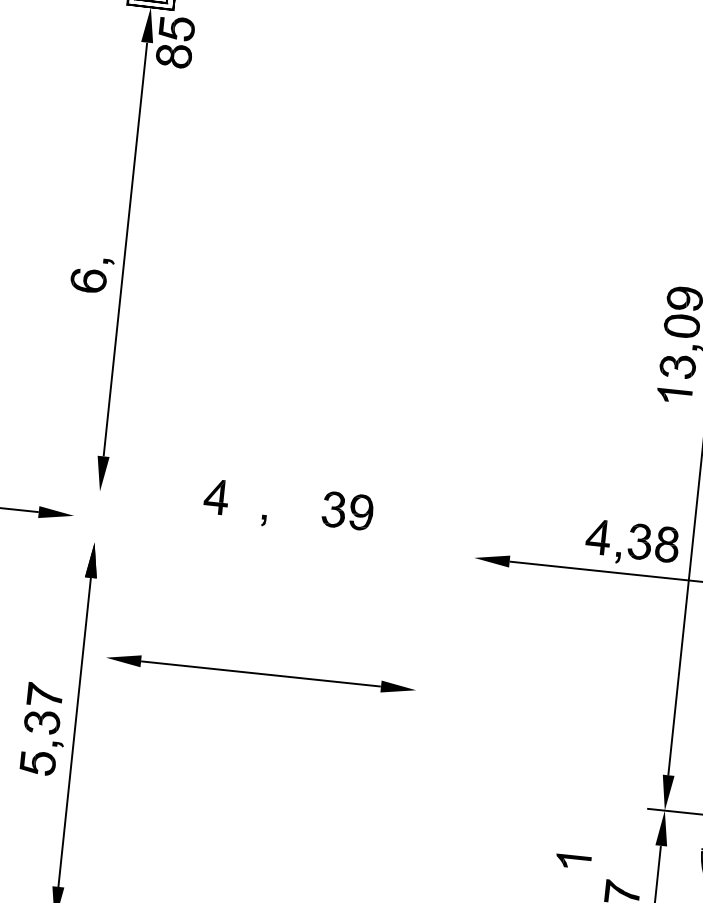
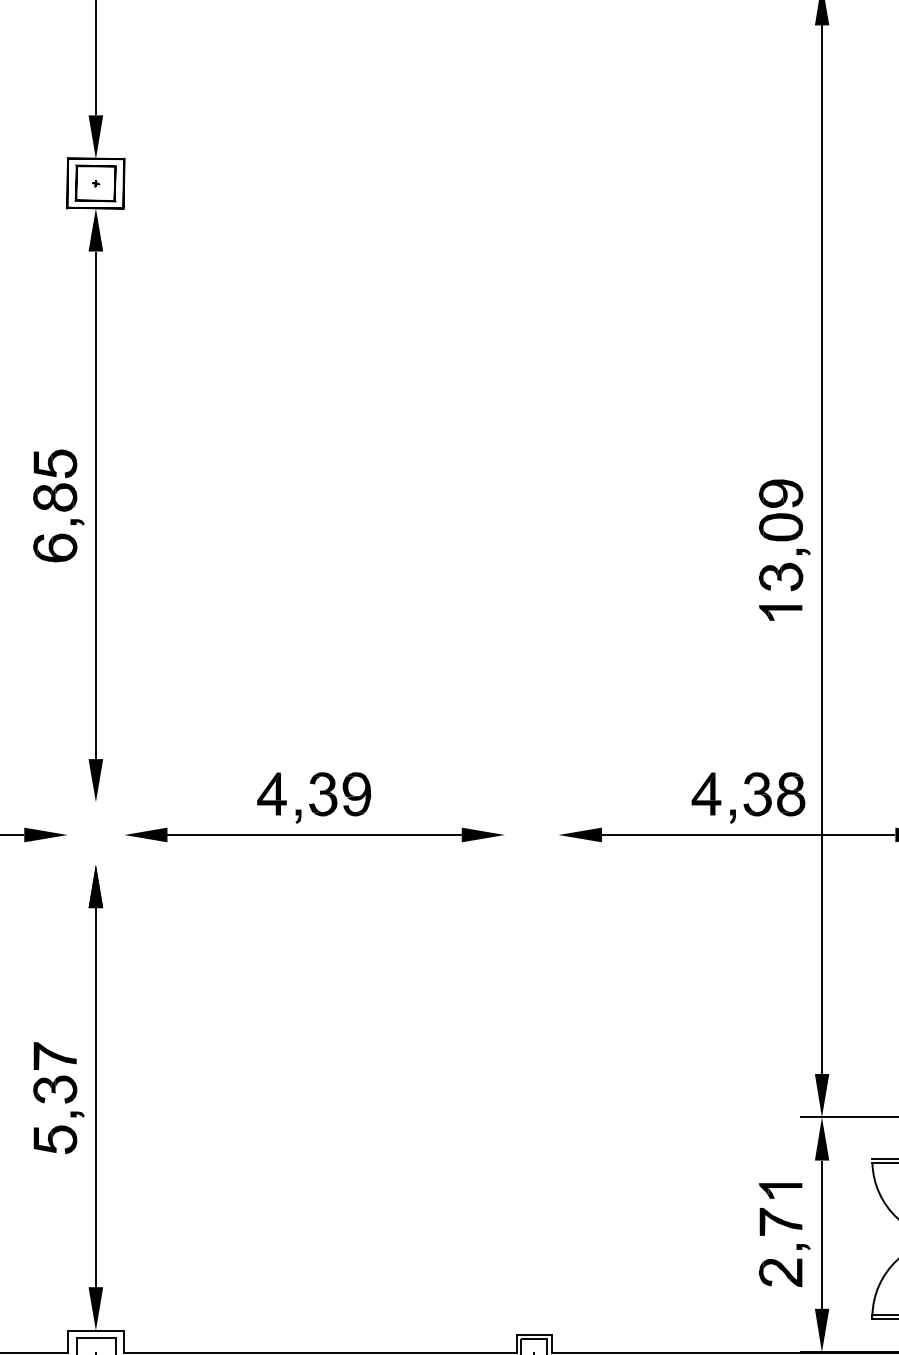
part: (175, 42) -> (55, 480), moved
part: (216, 496) -> (271, 793), moved
part: (348, 511) -> (340, 794), moved
part: (261, 673) -> (314, 834), moved
part: (573, 861) -> (780, 1190), moved

